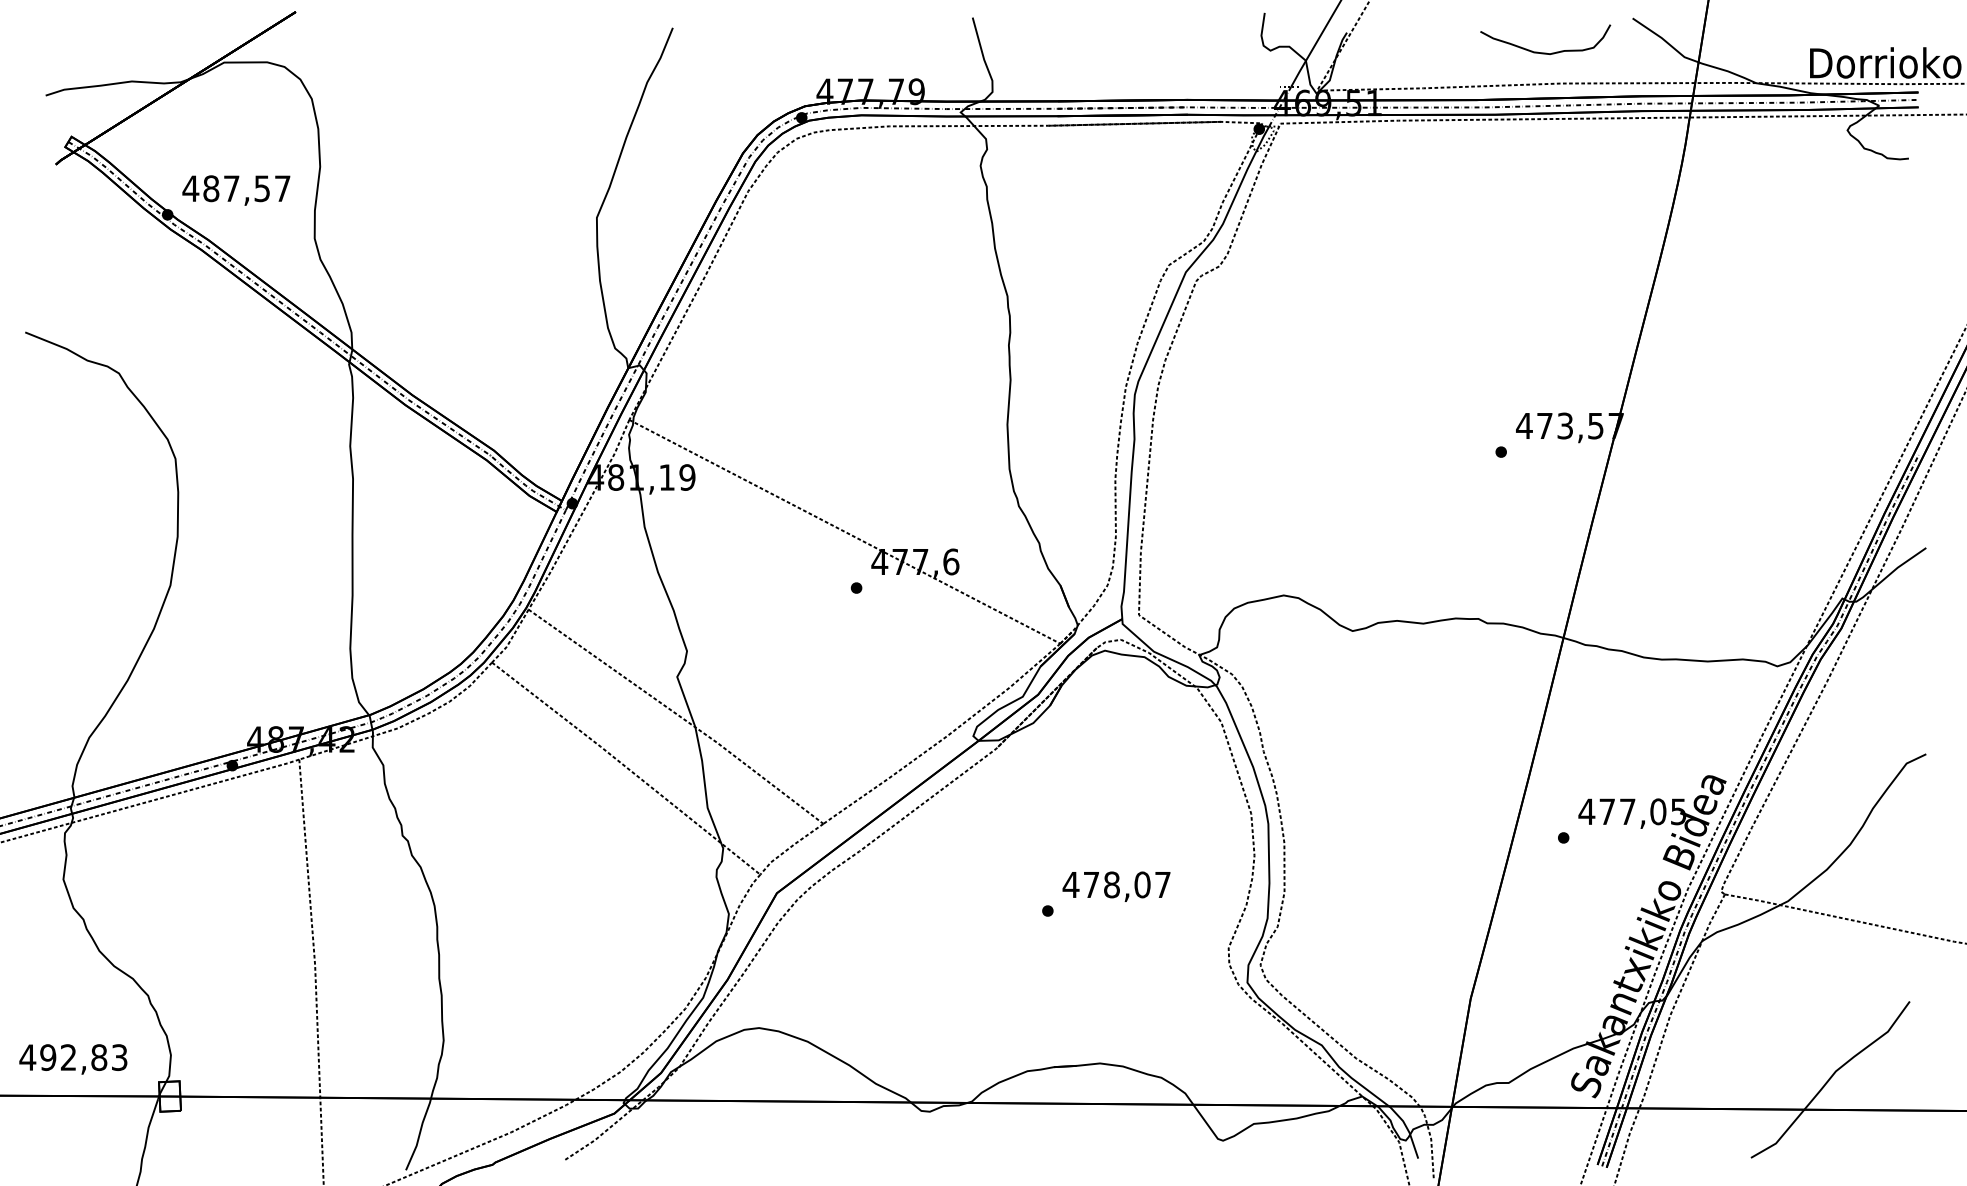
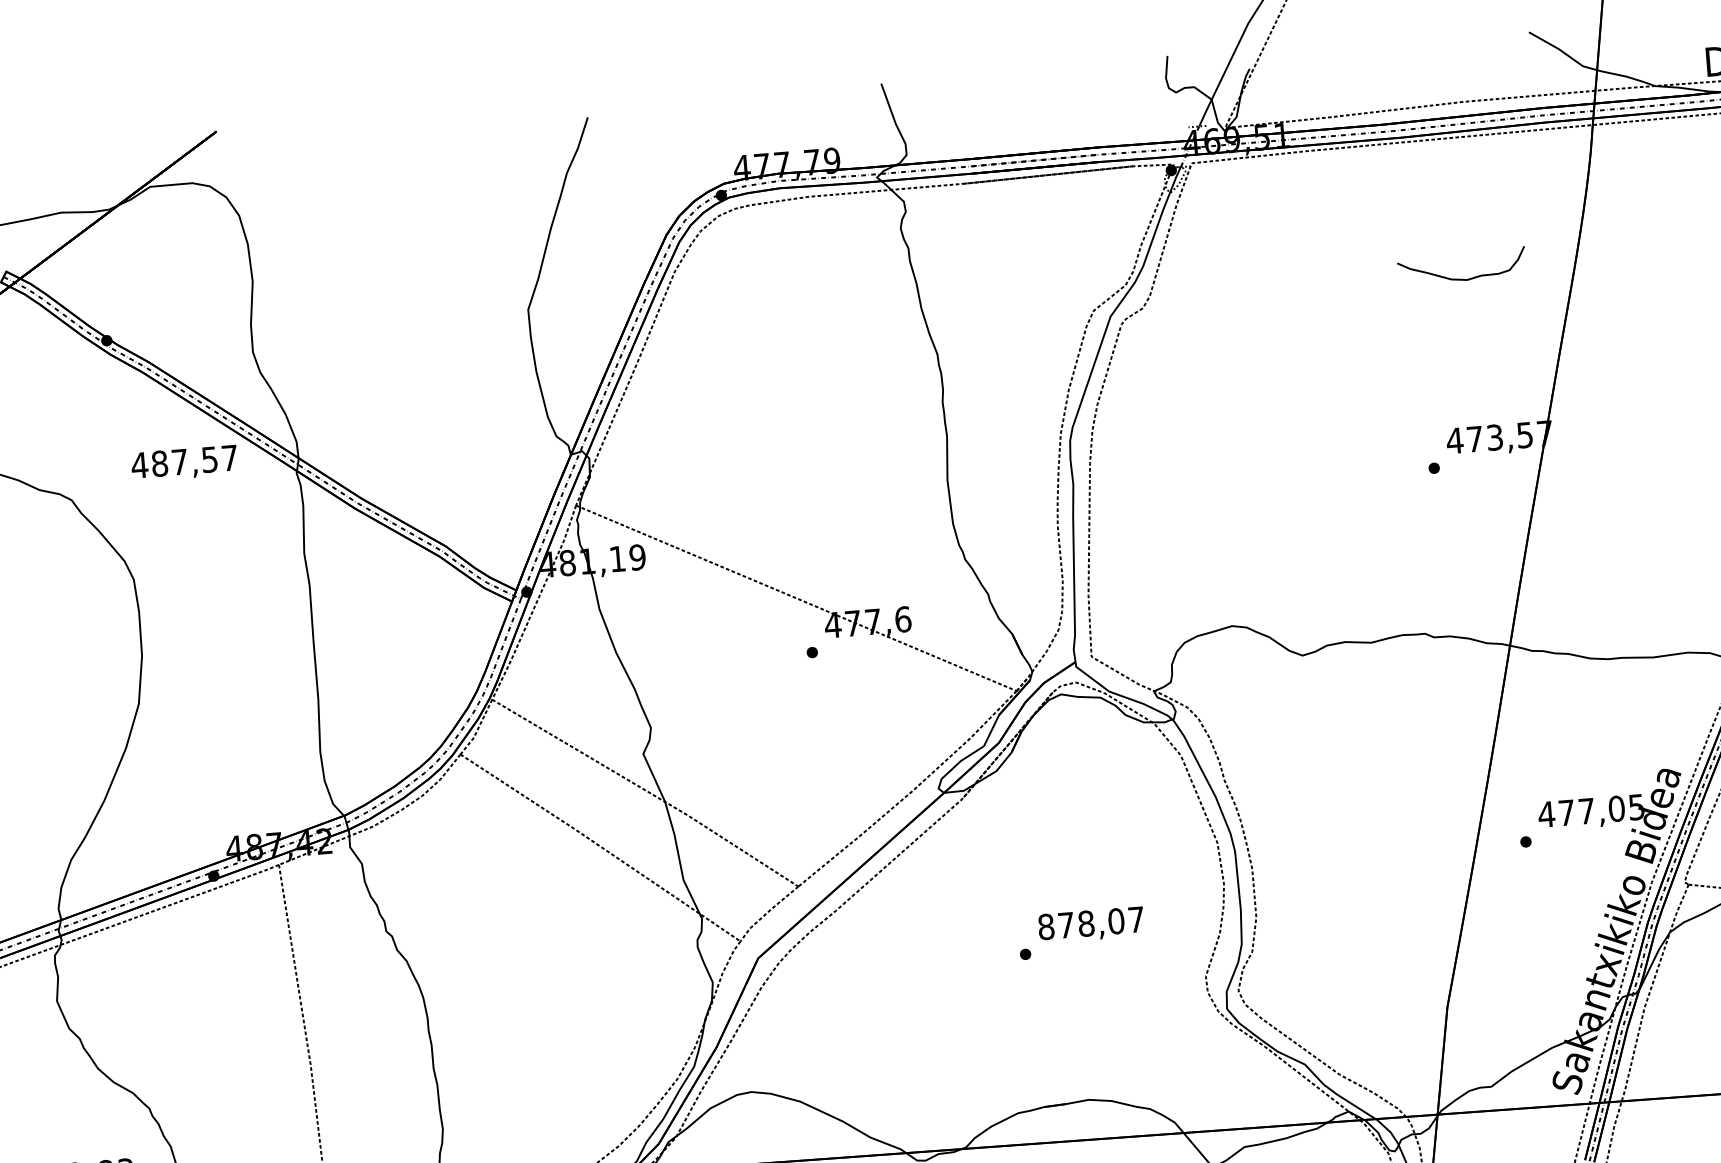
curve: (1545, 52) -> (1462, 278), moved
text: (236, 190) -> (184, 463), moved
text: (1070, 884) -> (1045, 926), 478,07 -> 878,07

